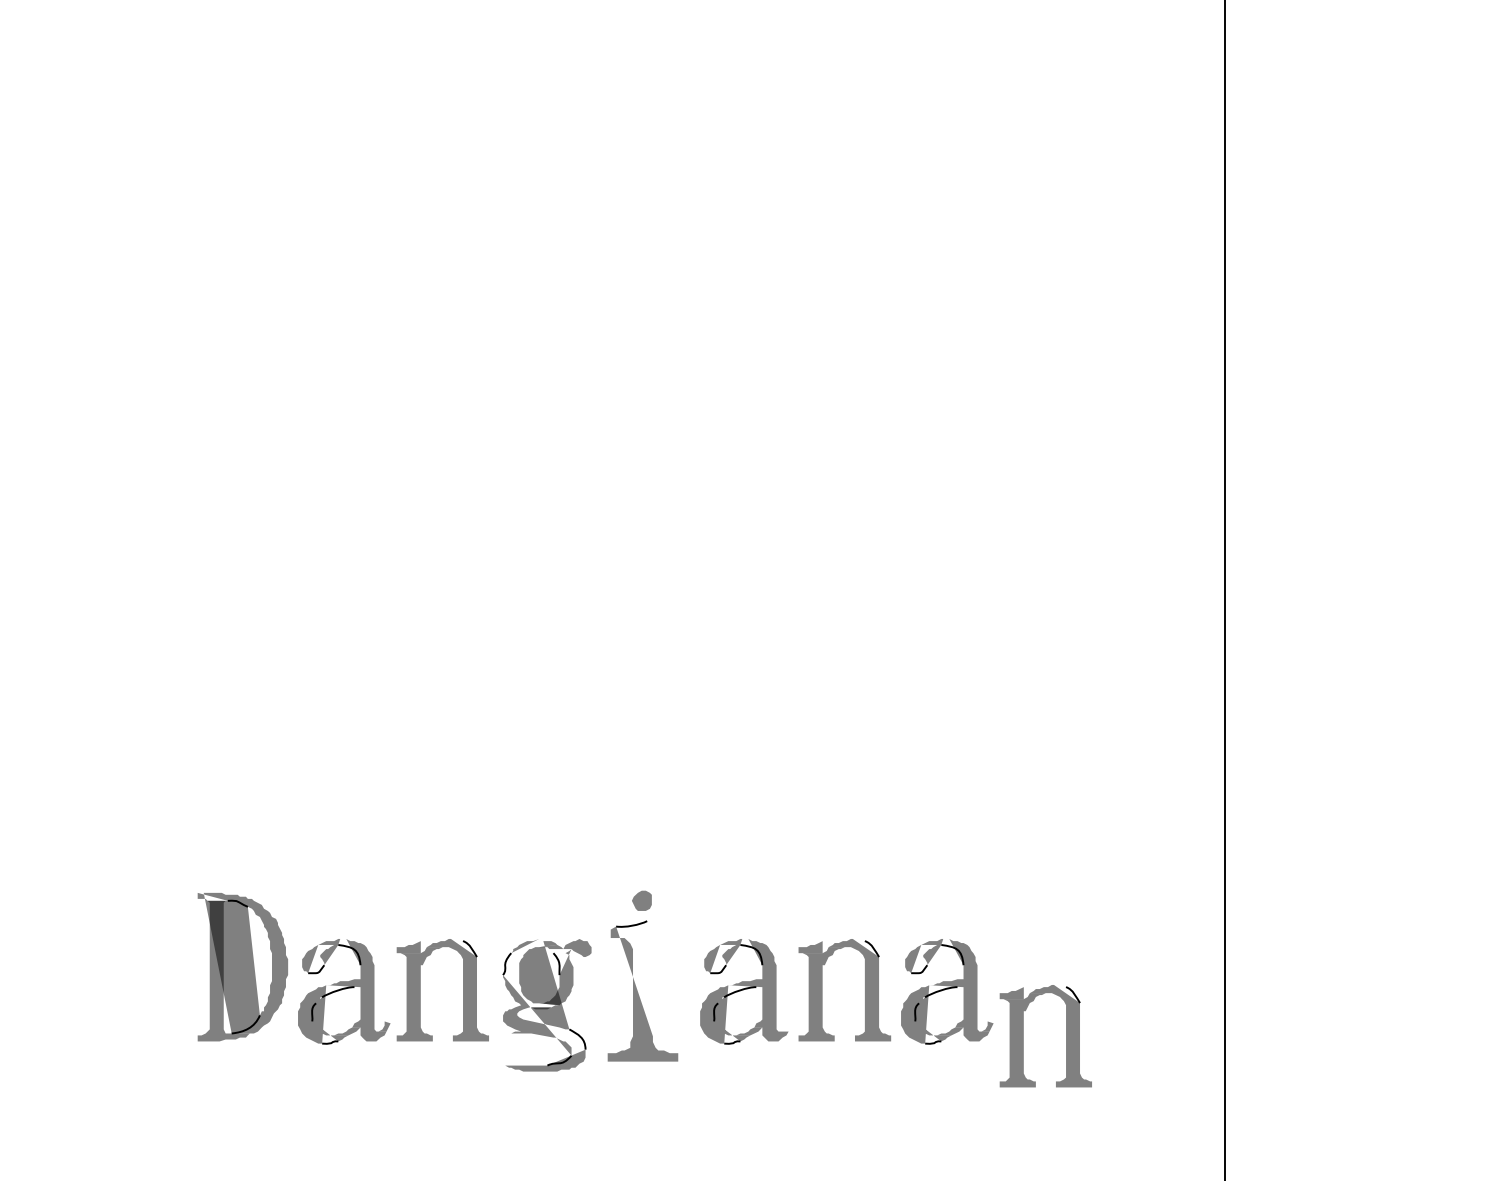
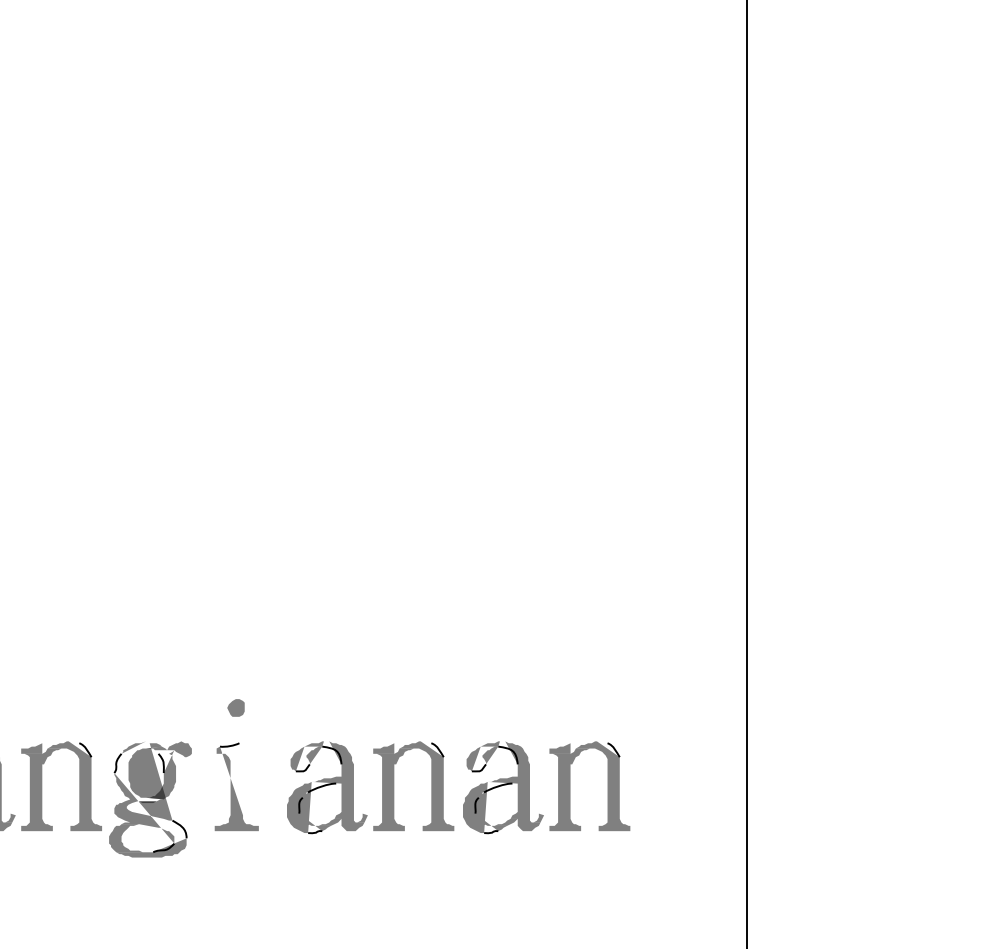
part: (642, 990) -> (236, 786), size x0.71
fill: (785, 1026) -> (361, 818), added
part: (1066, 1036) -> (607, 786), moved
fill: (519, 1049) -> (128, 838), added

